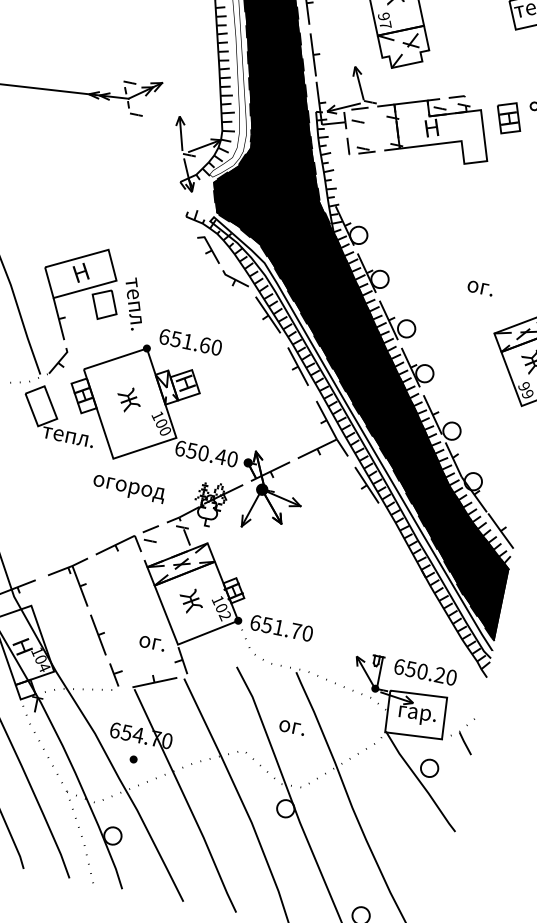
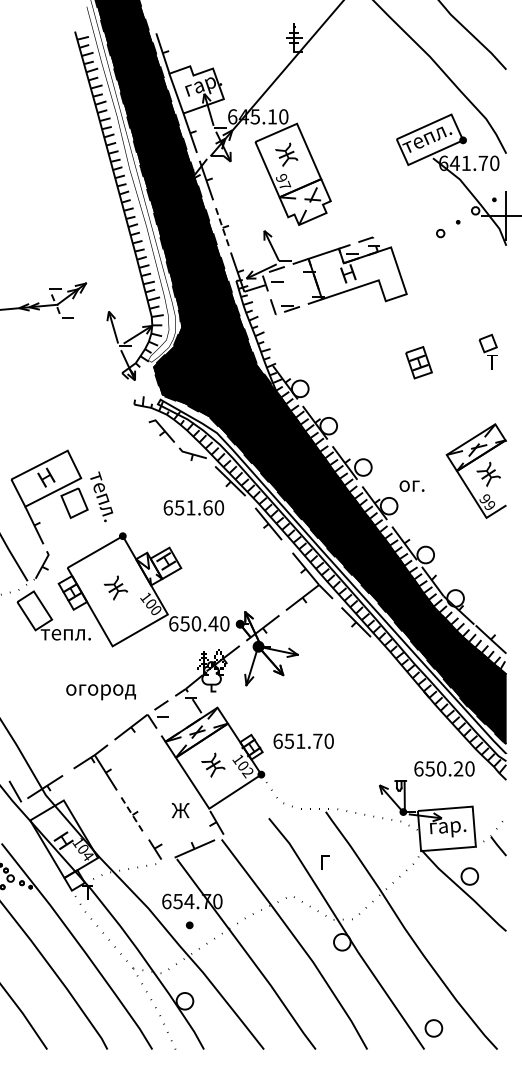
line: (313, 54) -> (222, 227), solid -> dashed
part: (508, 117) -> (418, 362), moved
text: (480, 287) -> (411, 485), moved
text: (190, 341) -> (193, 507), moved
text: (128, 489) -> (100, 692), moved
text: (281, 627) -> (303, 740), moved
line: (98, 635) -> (132, 815), solid -> dashed
text: (152, 641) -> (184, 810), ог. -> Ж
text: (425, 671) -> (444, 768), moved
text: (292, 725) -> (332, 862), ог. -> Г

